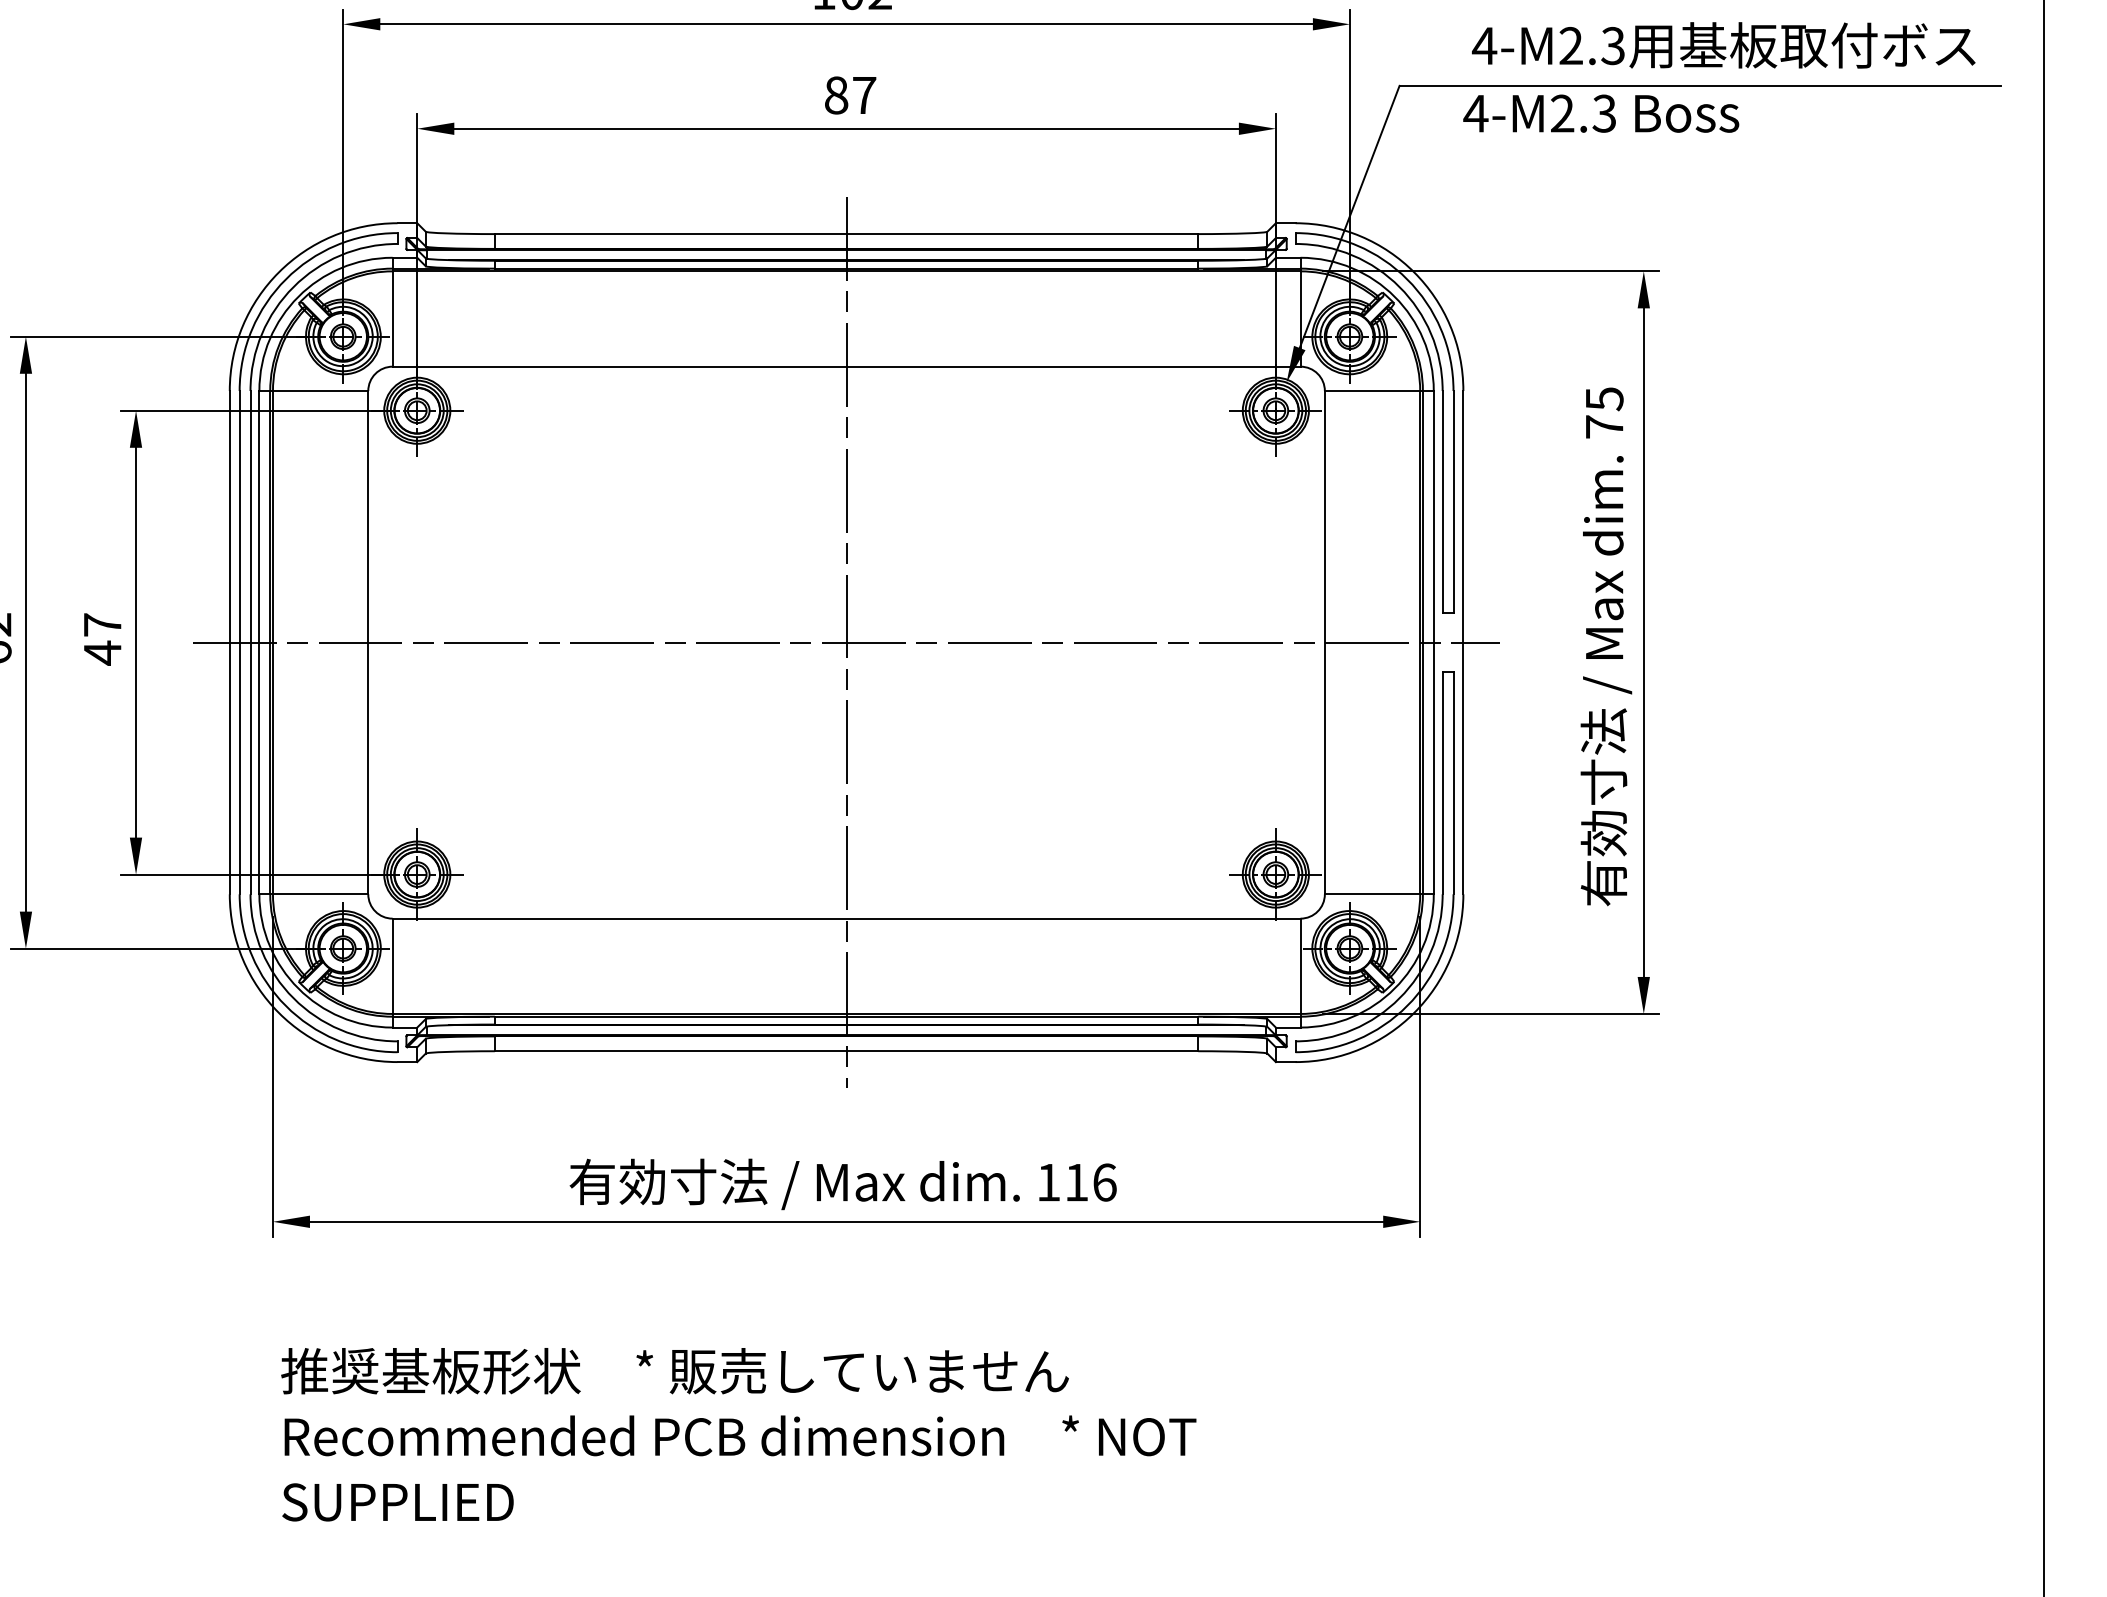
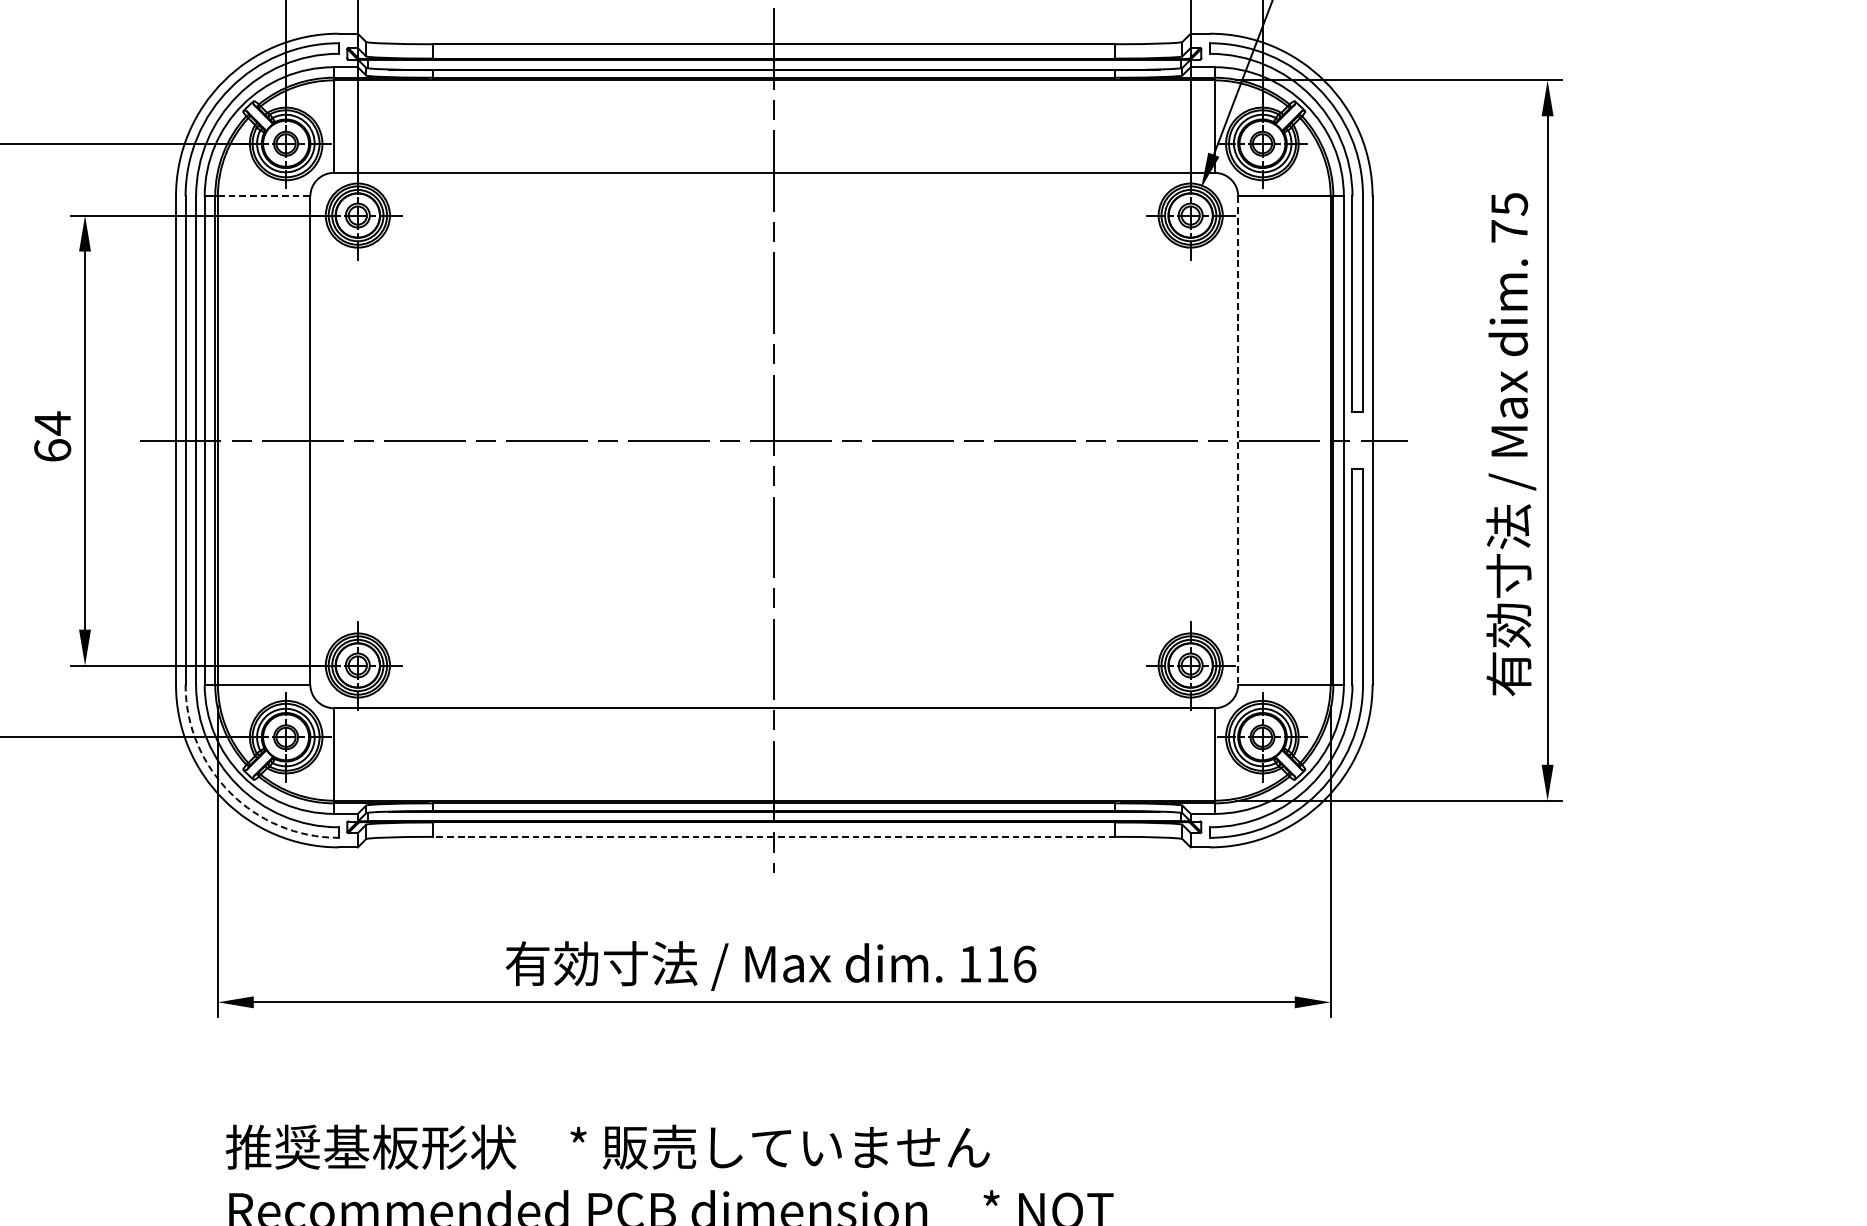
line: (320, 391) -> (263, 196), solid -> dashed
text: (102, 638) -> (52, 436), 47 -> 64
line: (1324, 642) -> (1237, 440), solid -> dashed
arc: (285, 1005) -> (230, 792), solid -> dashed
line: (846, 1051) -> (774, 837), solid -> dashed

